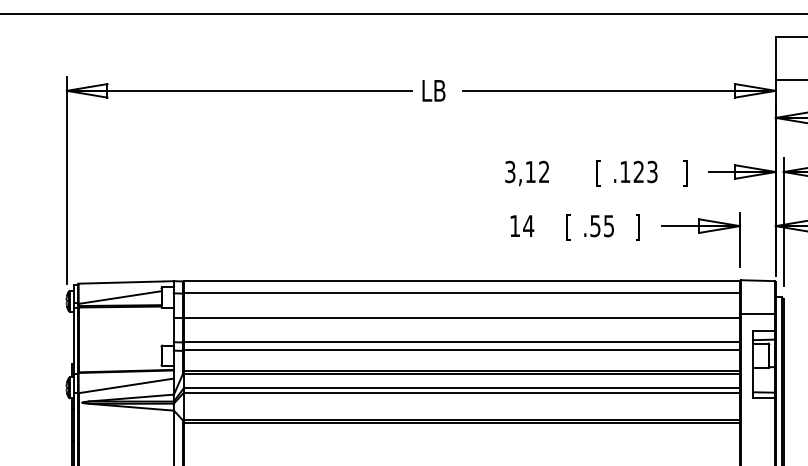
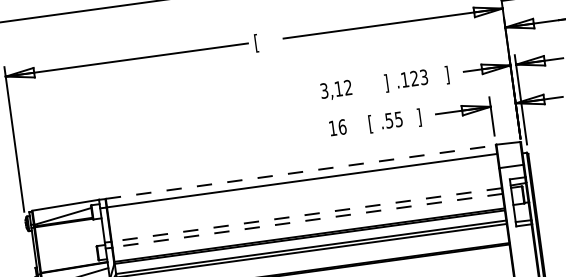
text: (433, 92) -> (262, 42), LB -> [
text: (598, 173) -> (386, 83), [ -> ]
text: (528, 226) -> (342, 127), 14 -> 16
line: (462, 281) -> (301, 172), solid -> dashed
line: (456, 317) -> (300, 198), removed
line: (461, 342) -> (306, 215), solid -> dashed
line: (461, 350) -> (307, 220), solid -> dashed

